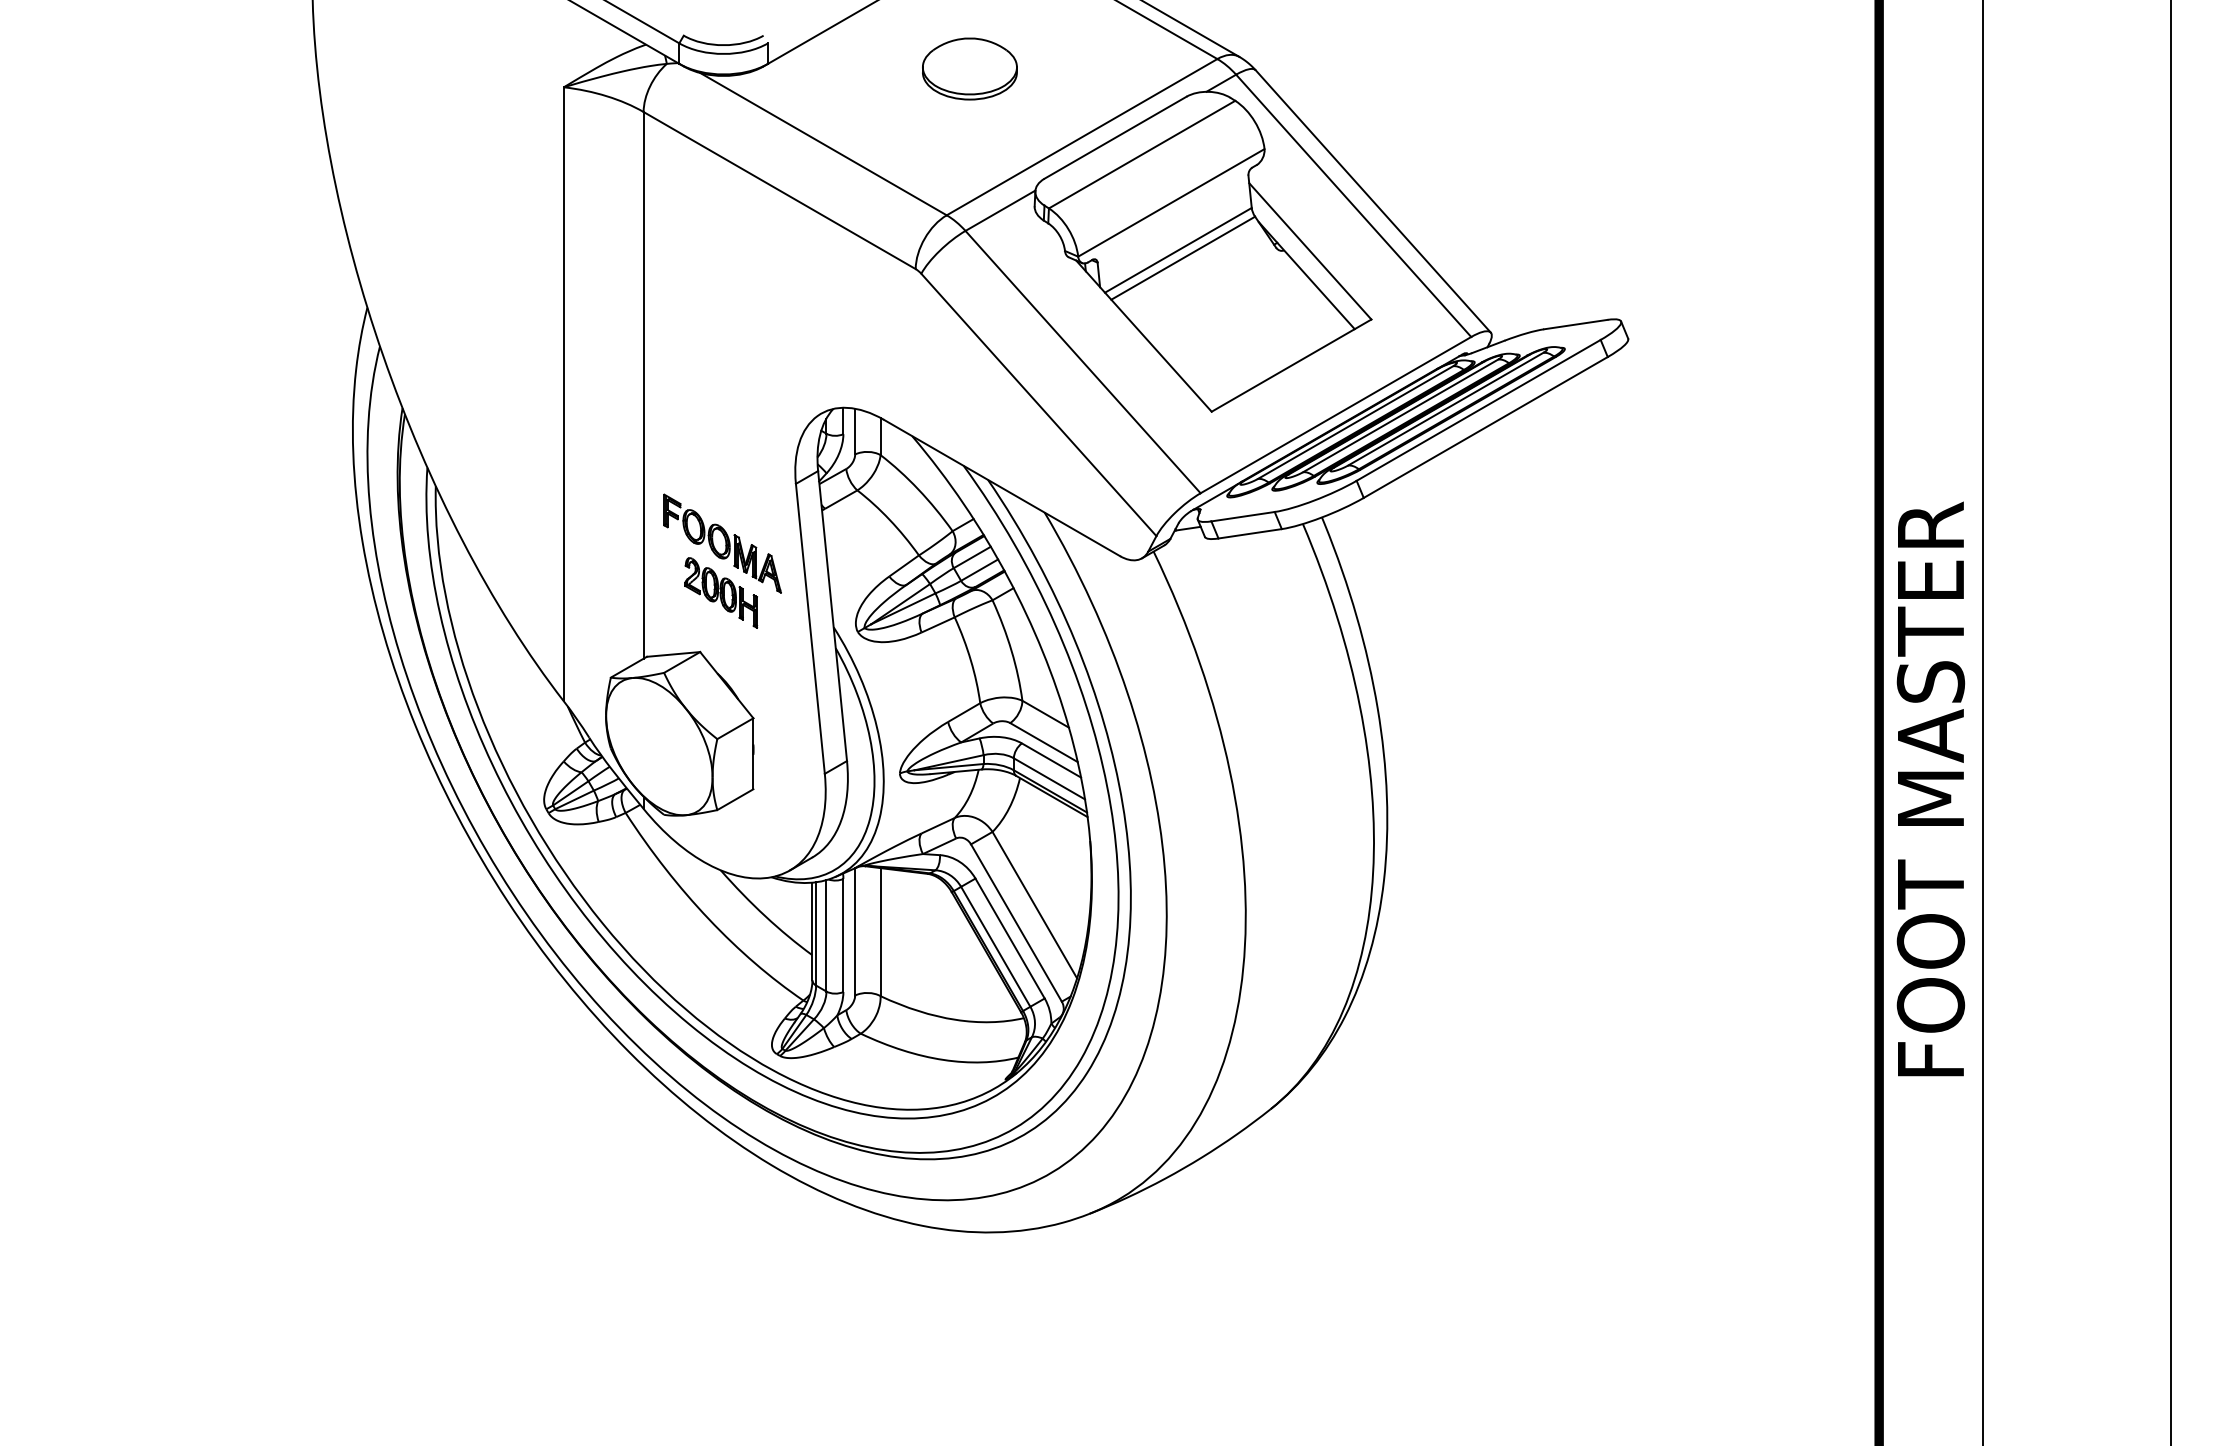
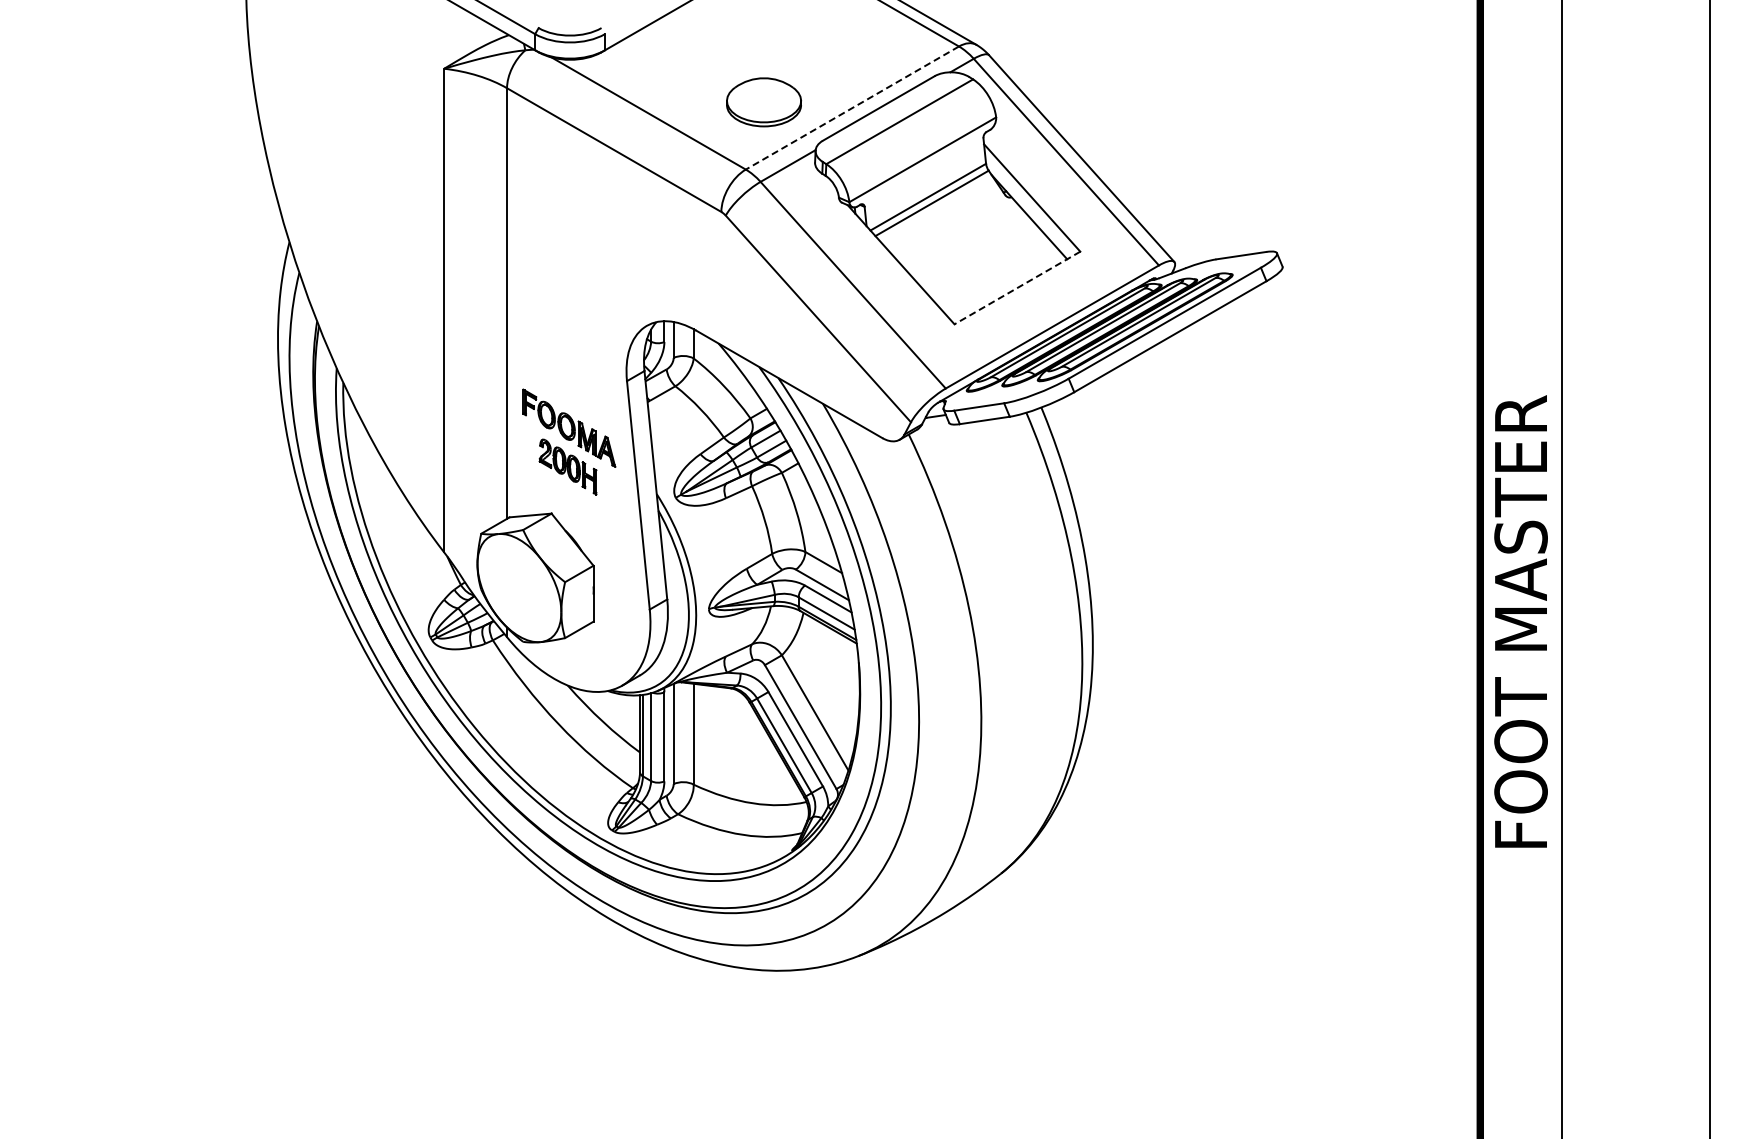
part: (969, 69) -> (763, 102), moved
line: (1080, 137) -> (851, 108), solid -> dashed
line: (1291, 366) -> (1017, 288), solid -> dashed

